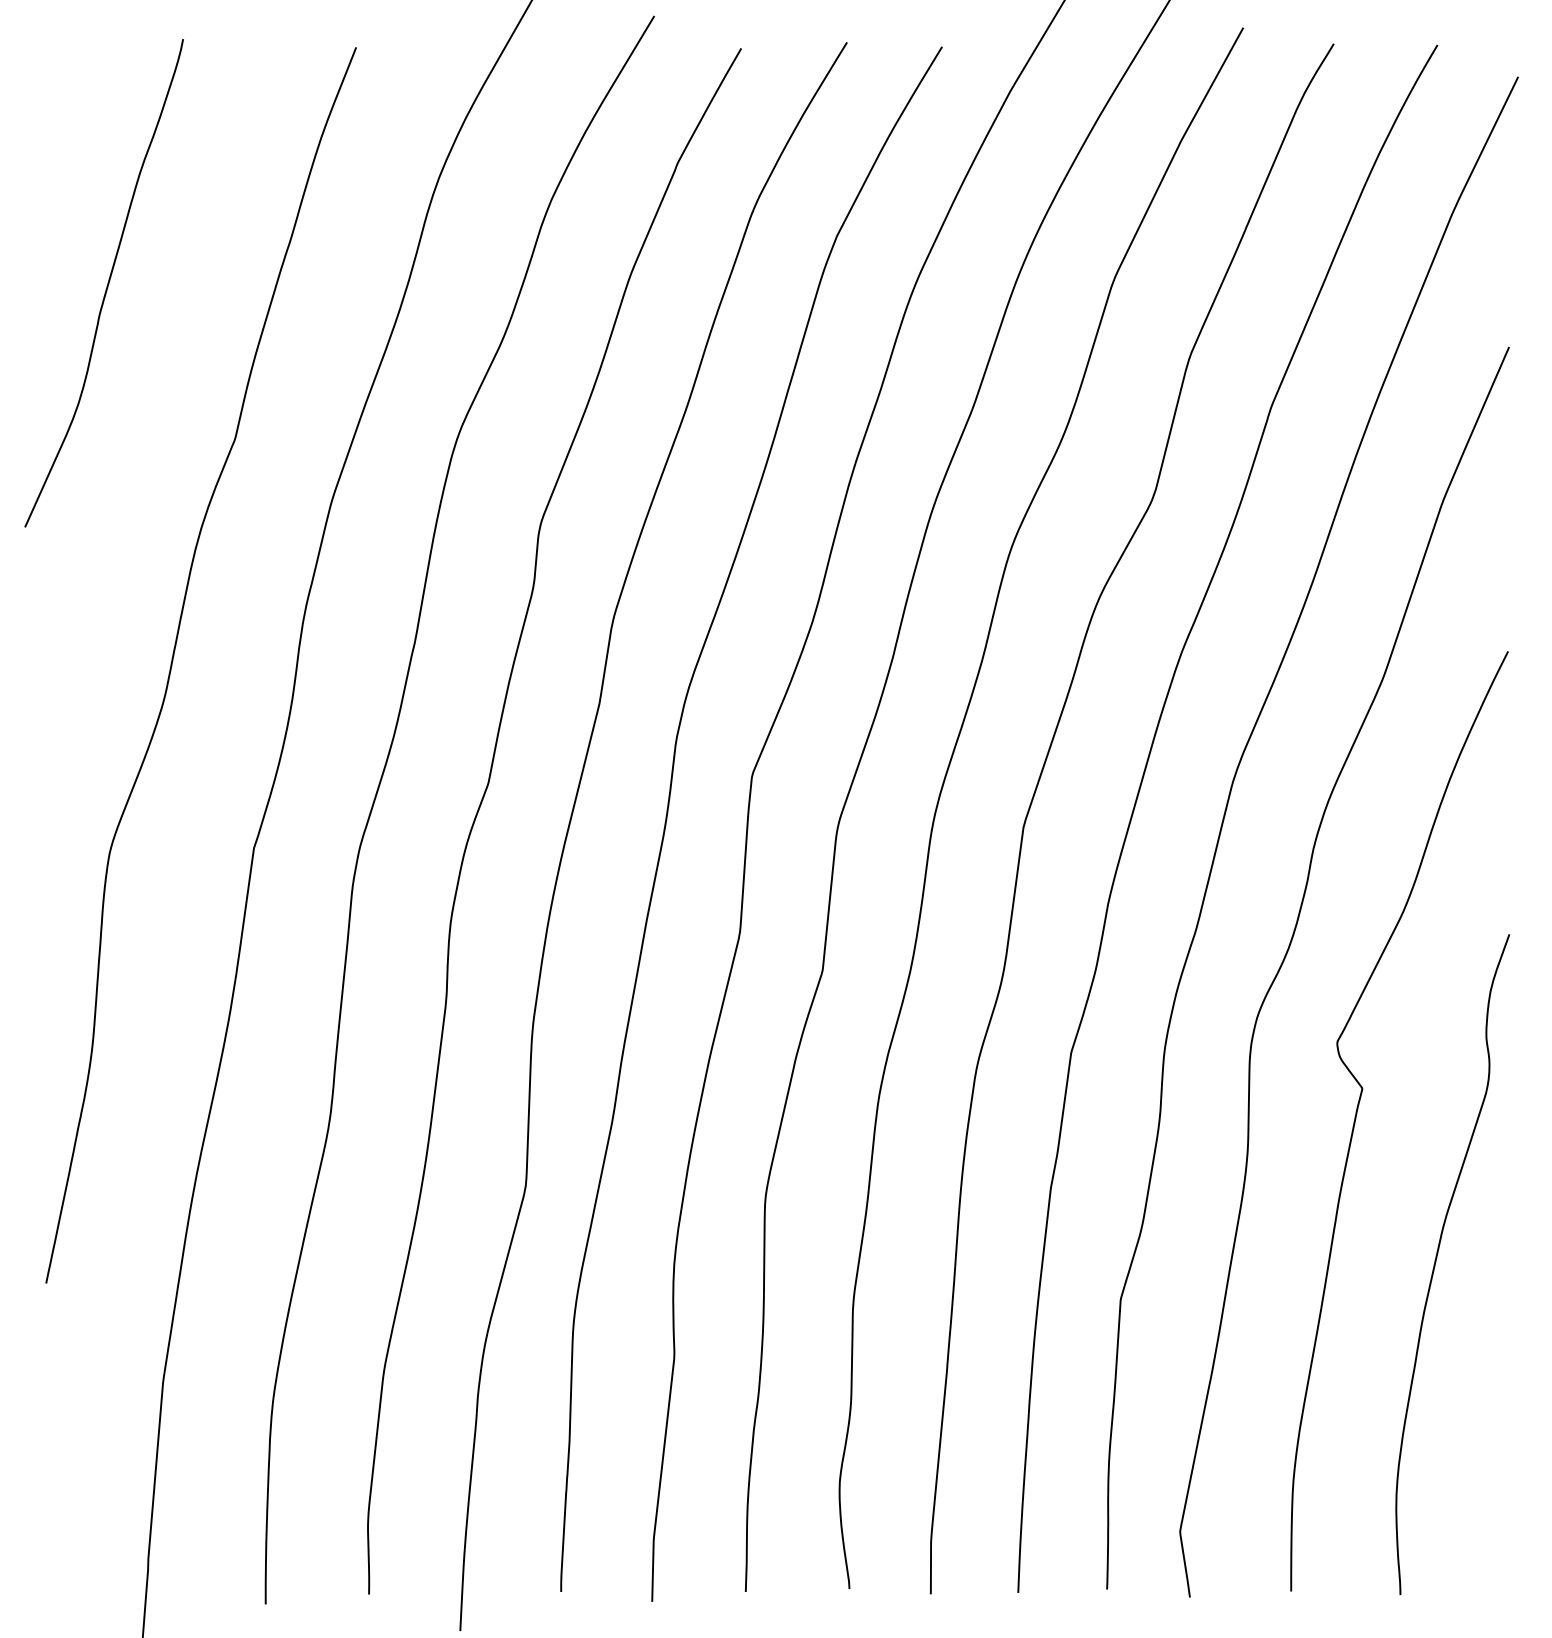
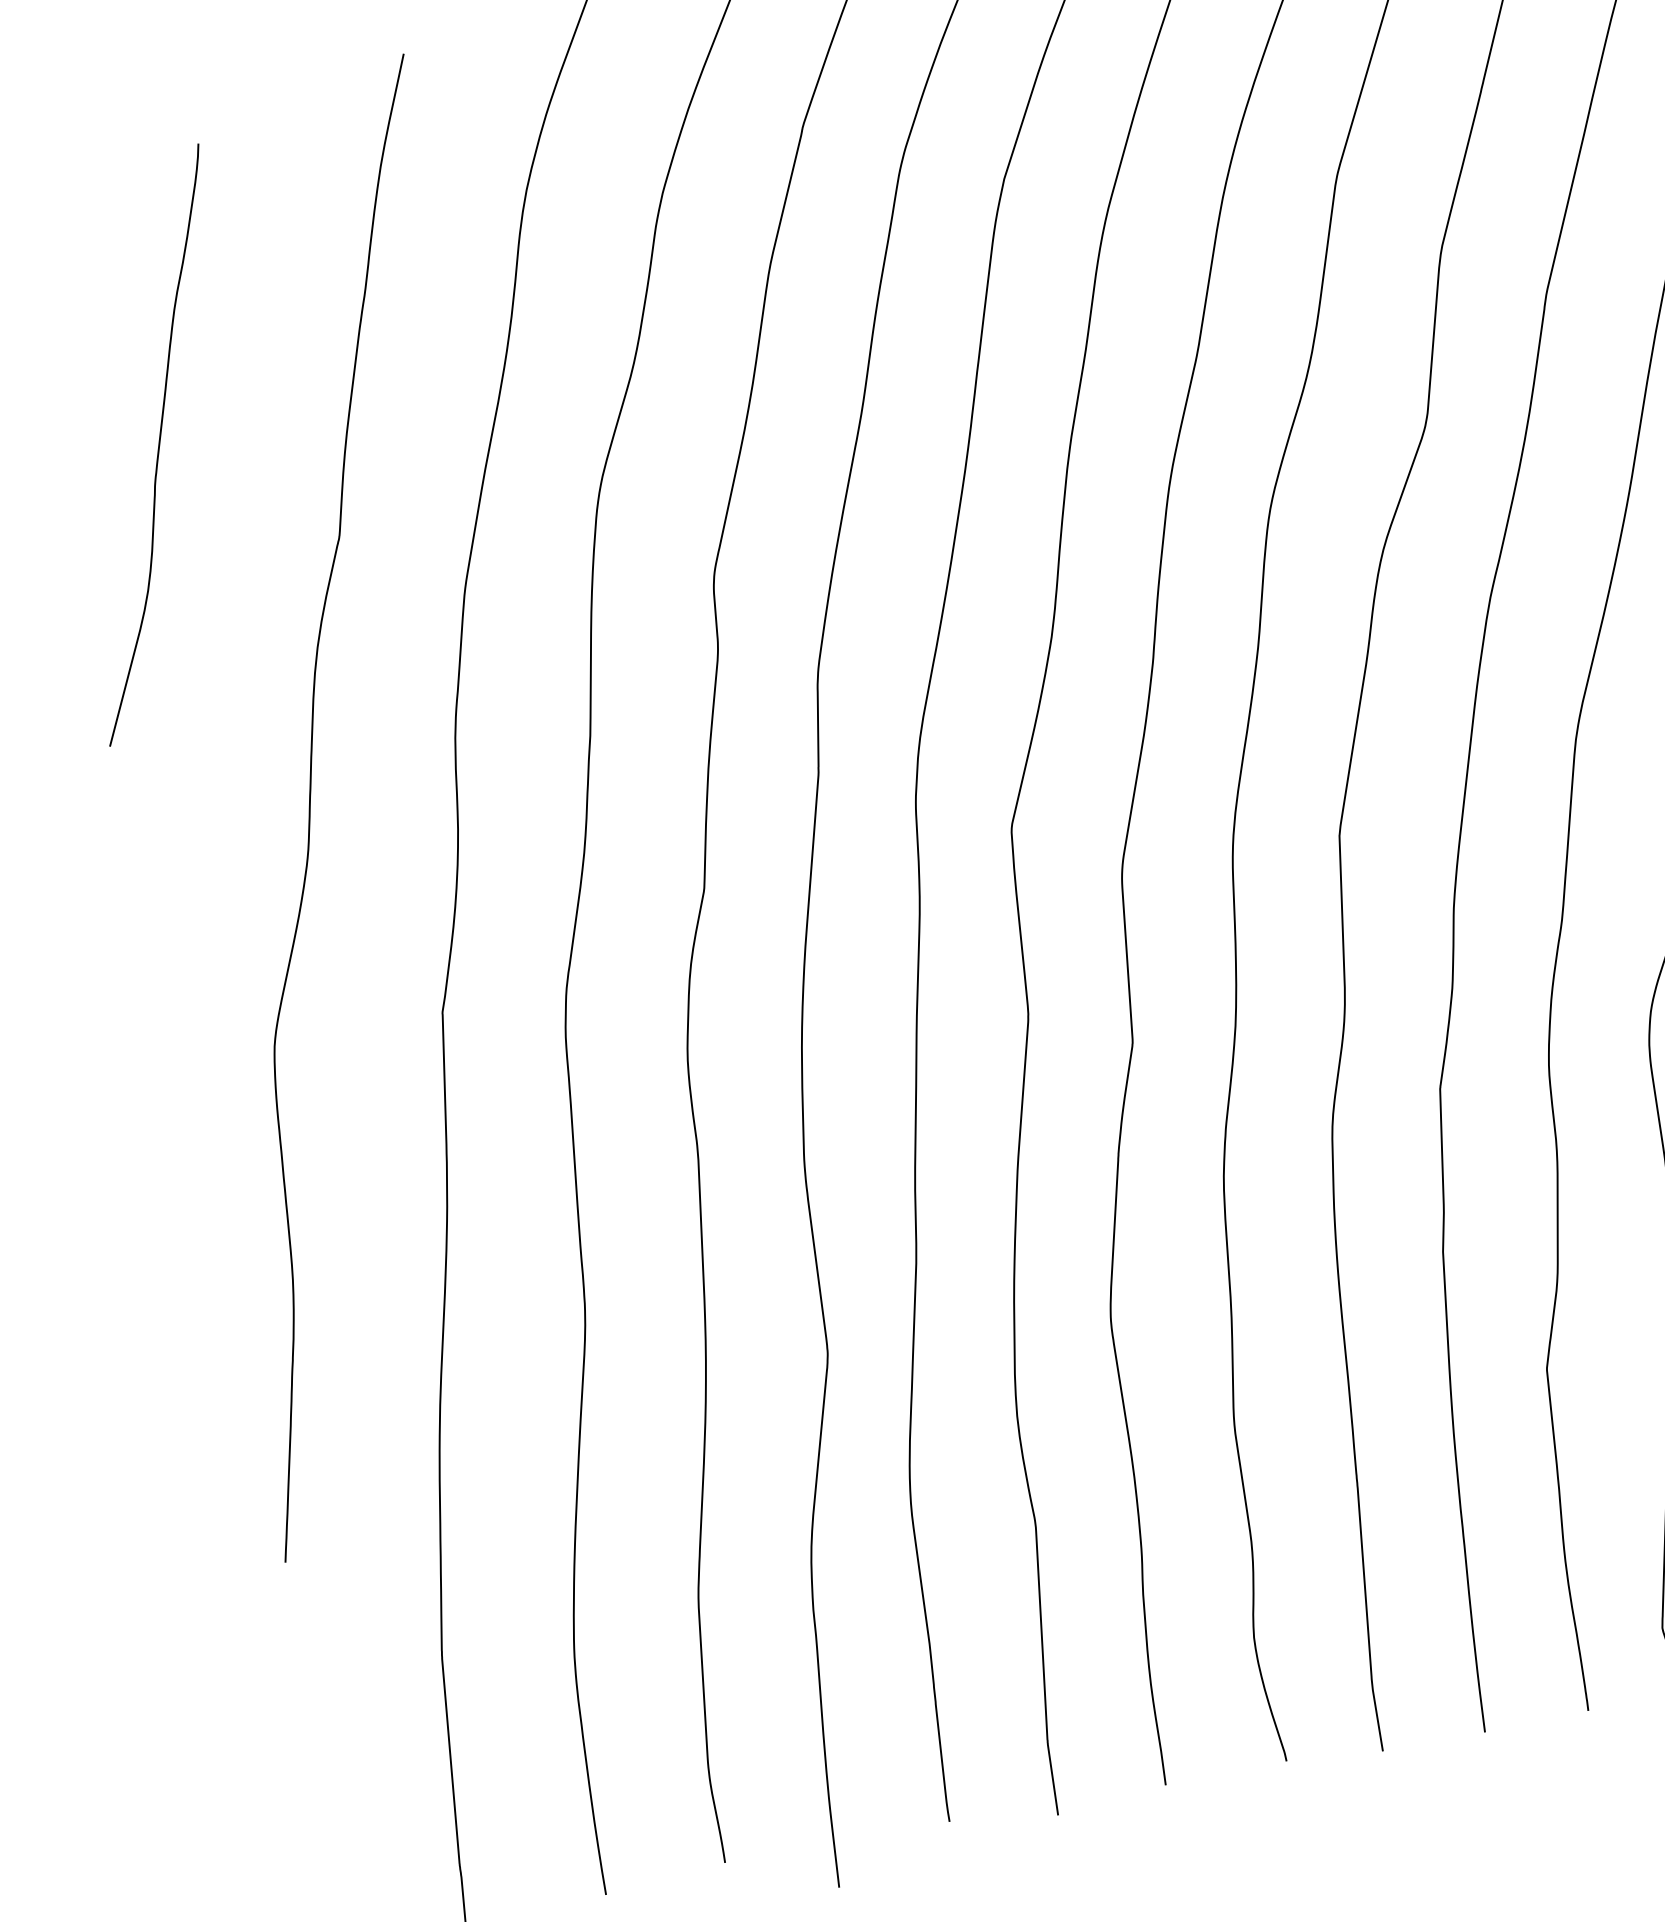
curve: (107, 283) -> (158, 444), moved

